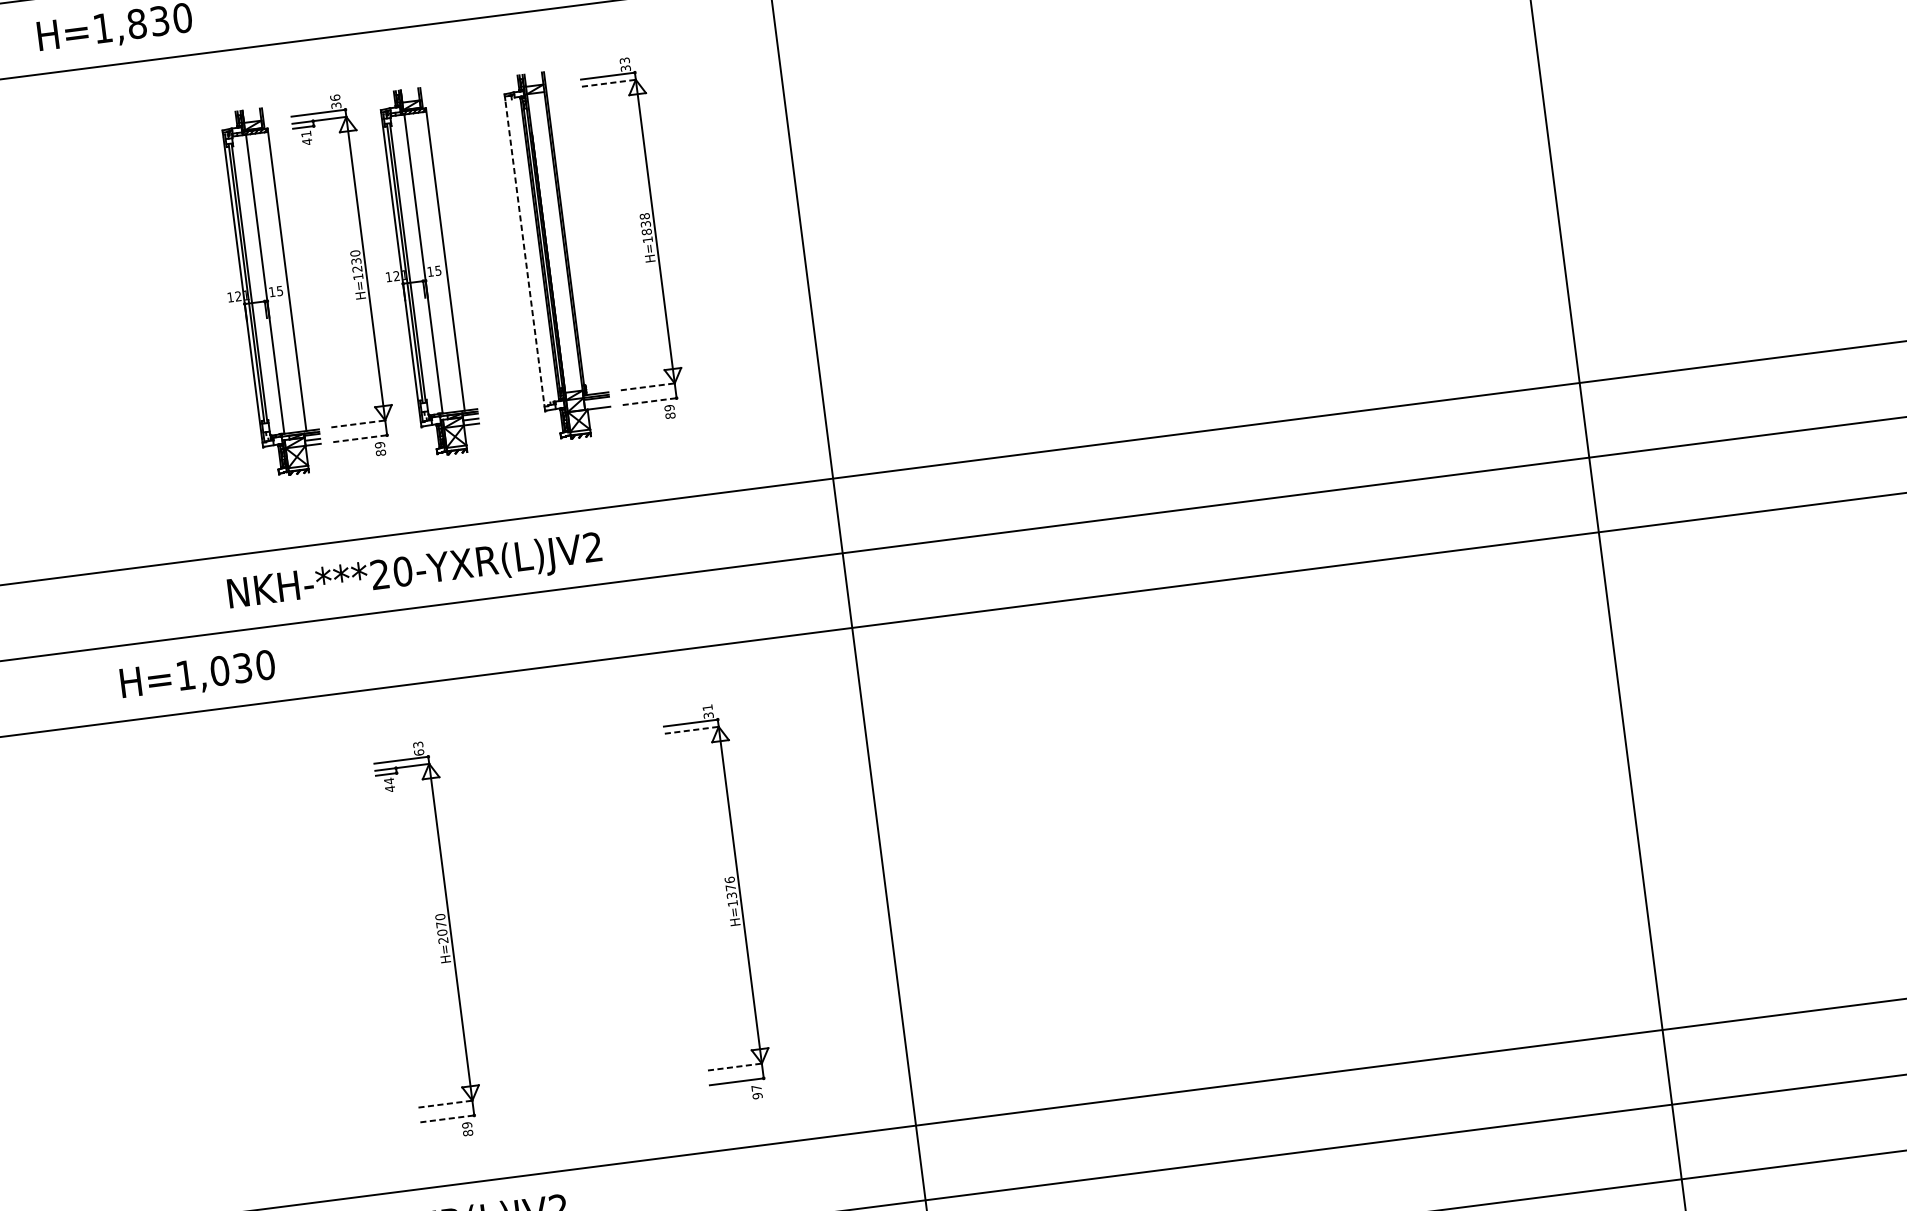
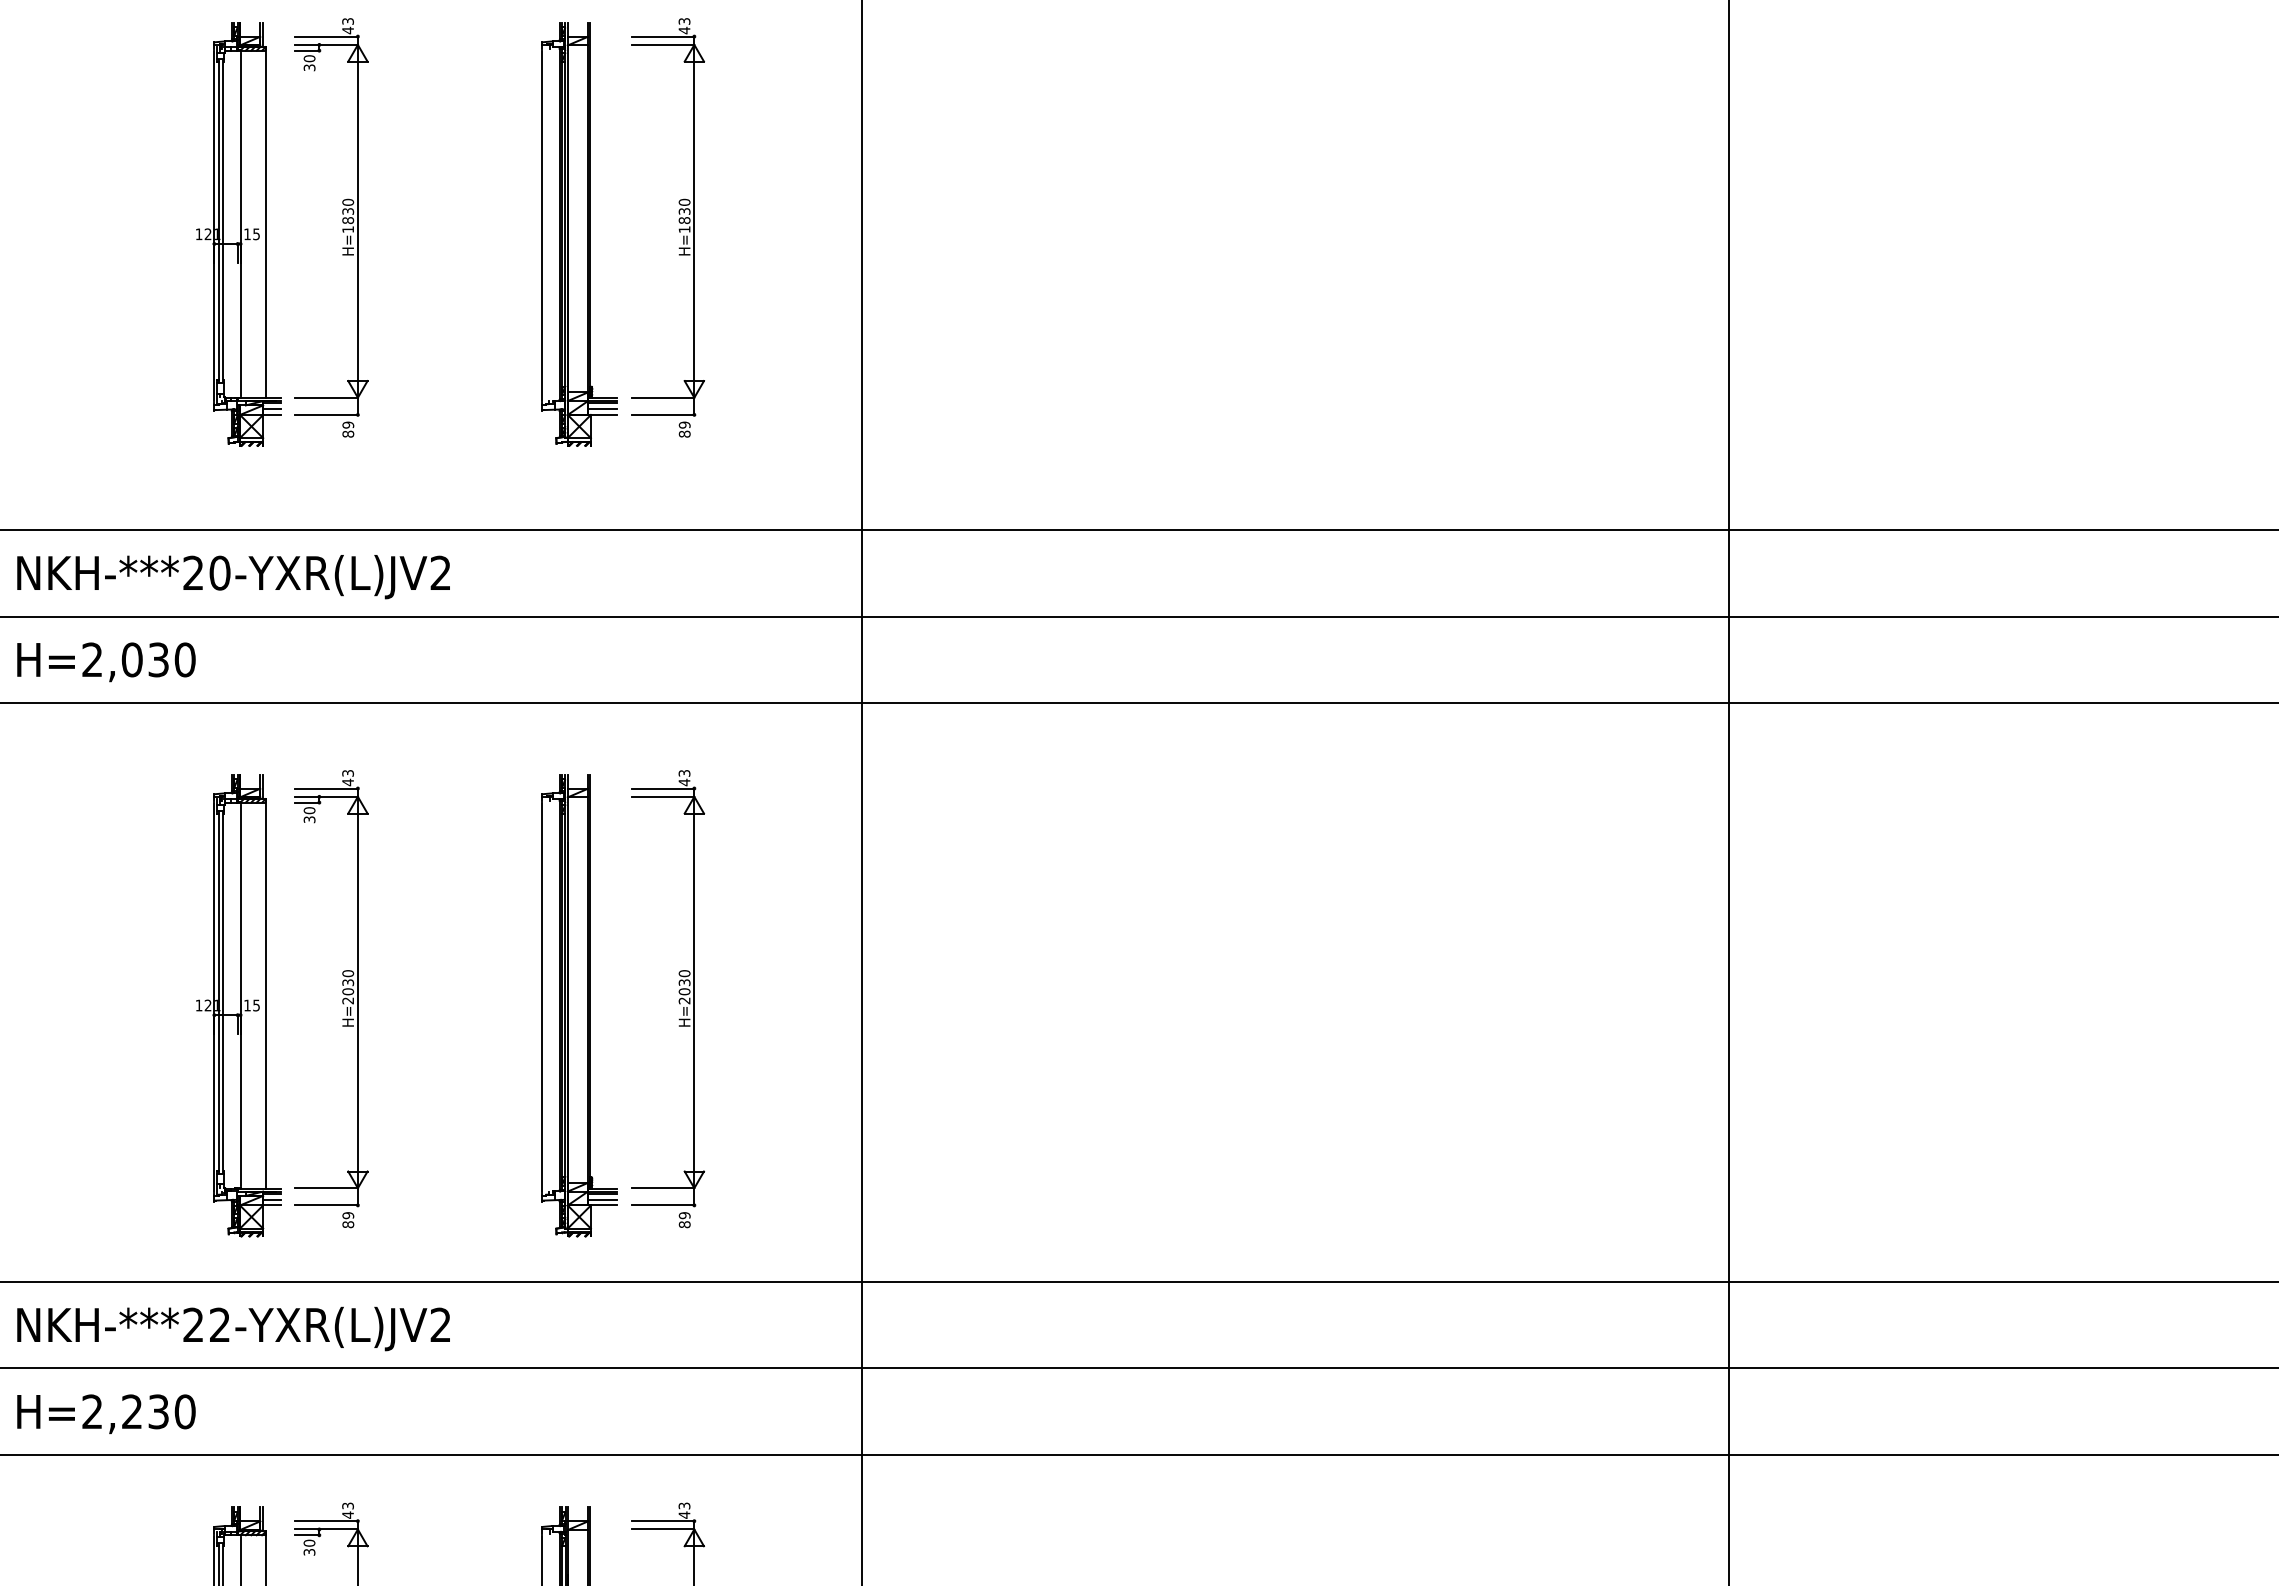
text: (625, 68) -> (684, 30), 33 -> 43
line: (609, 82) -> (663, 44), dashed -> solid
text: (335, 101) -> (347, 25), 36 -> 43
text: (306, 138) -> (309, 63), 41 -> 30
text: (644, 215) -> (684, 201), H=1838 -> H=1830
line: (525, 252) -> (542, 226), dashed -> solid
text: (357, 269) -> (348, 220), H=1230 -> H=1830
part: (422, 272) -> (422, 234), removed
line: (648, 386) -> (663, 397), dashed -> solid
line: (650, 401) -> (663, 414), dashed -> solid
line: (597, 403) -> (602, 409), added
line: (359, 423) -> (327, 397), dashed -> solid
line: (360, 438) -> (327, 414), dashed -> solid
text: (415, 573) -> (233, 577), moved
text: (184, 675) -> (91, 659), H=1,030 -> H=2,030
text: (708, 712) -> (684, 778), 31 -> 43
line: (692, 729) -> (663, 796), dashed -> solid
text: (418, 752) -> (347, 782), 63 -> 43
text: (389, 785) -> (309, 815), 44 -> 30
text: (731, 891) -> (684, 987), H=1376 -> H=2030
part: (642, 919) -> (579, 1005), added
text: (441, 924) -> (348, 982), H=2070 -> H=2030
part: (349, 956) -> (238, 1005), added
line: (735, 1067) -> (663, 1188), dashed -> solid
text: (756, 1092) -> (684, 1220), 97 -> 89
line: (446, 1104) -> (327, 1188), dashed -> solid
line: (448, 1118) -> (327, 1205), dashed -> solid

